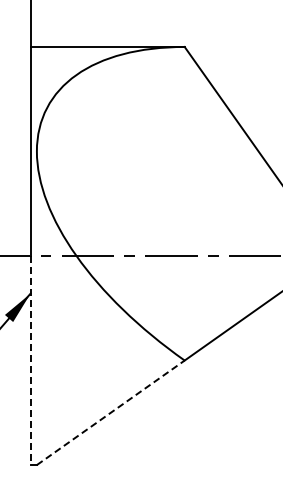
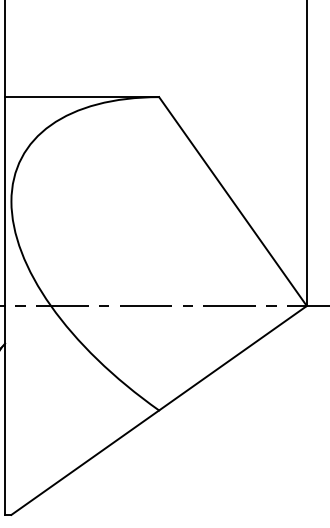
line: (30, 360) -> (5, 410), dashed -> solid
line: (111, 412) -> (85, 462), dashed -> solid

